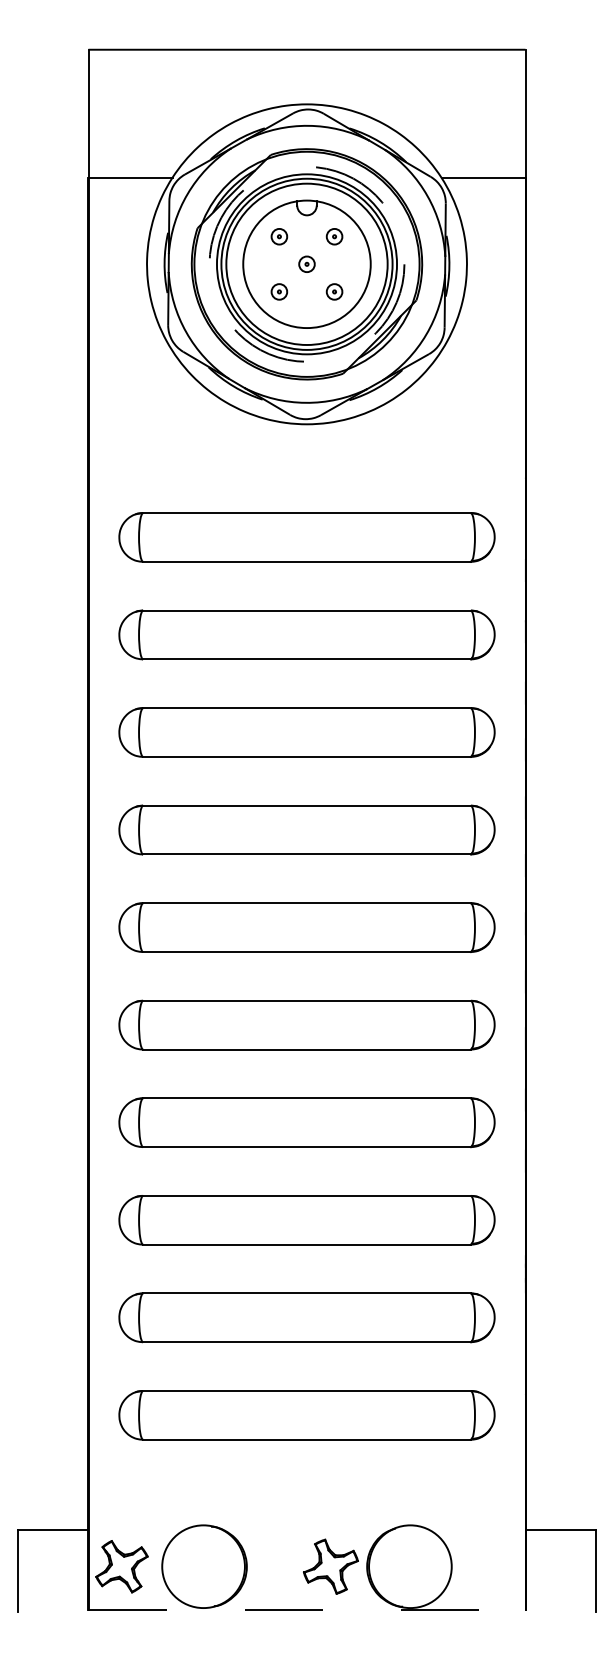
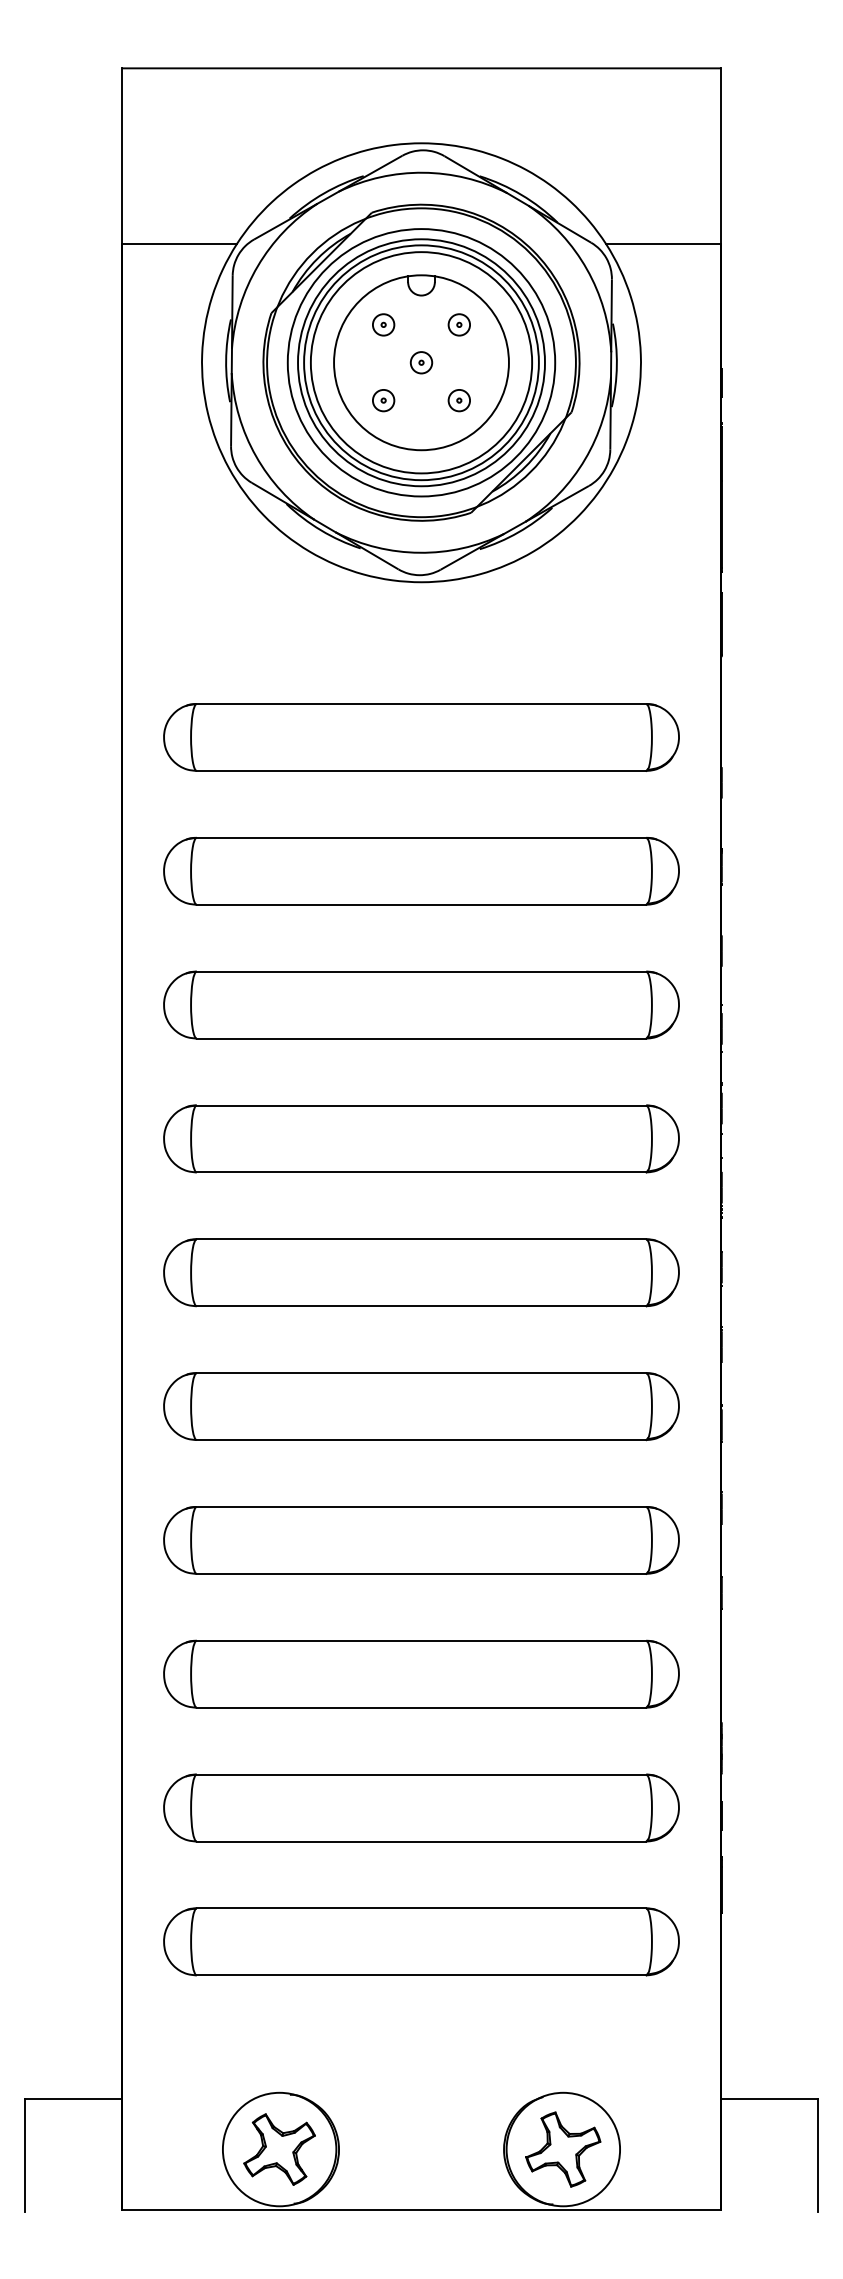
circle: (307, 264) -> (421, 362), dashed -> solid
part: (121, 1566) -> (279, 2149), moved
part: (331, 1566) -> (563, 2149), moved
line: (307, 1610) -> (421, 2209), dashed -> solid

